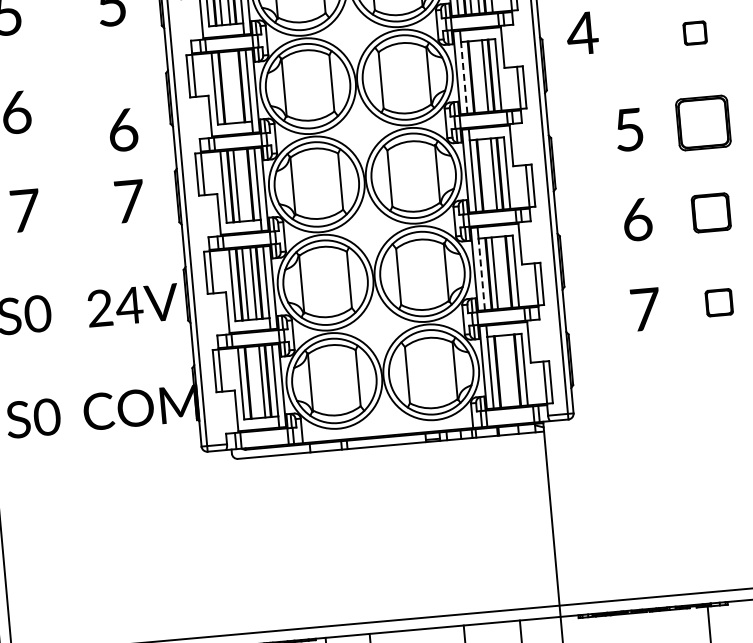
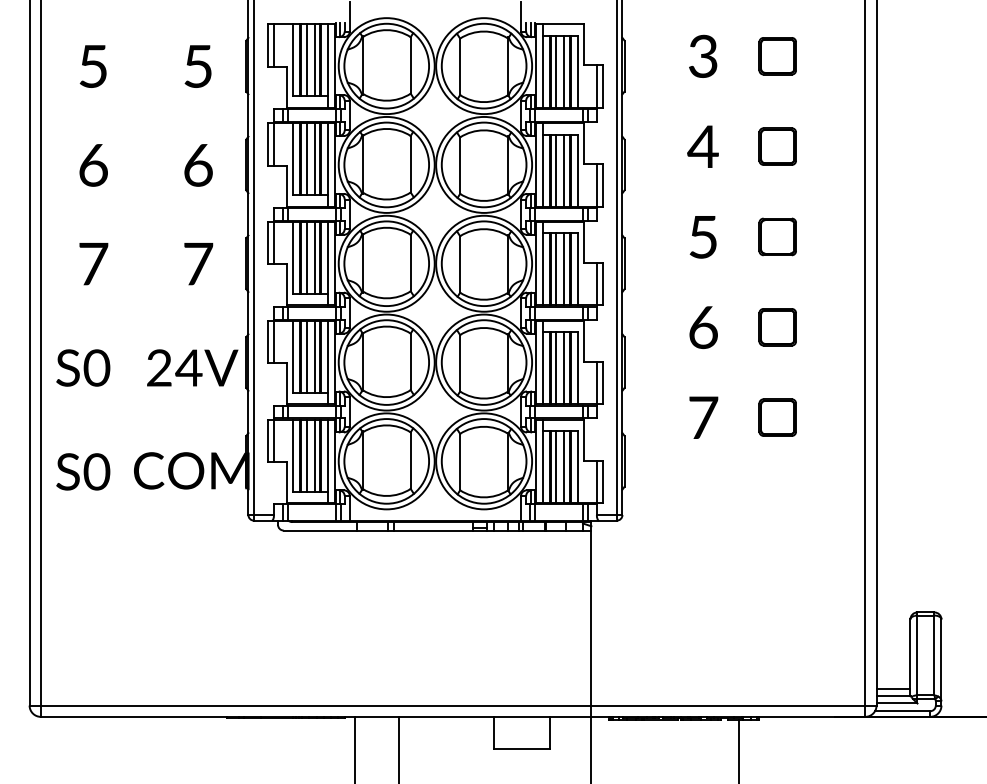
text: (581, 33) -> (702, 146), moved
part: (695, 33) -> (777, 146), size x1.67
line: (477, 76) -> (556, 170), added
line: (464, 77) -> (543, 170), dashed -> solid
line: (227, 87) -> (306, 159), added
line: (235, 87) -> (314, 159), added
part: (703, 122) -> (777, 236), size x0.71
text: (123, 130) -> (198, 165), moved
line: (486, 175) -> (556, 269), added
line: (244, 185) -> (314, 258), added
line: (502, 272) -> (564, 368), added
line: (482, 274) -> (543, 368), dashed -> solid
part: (719, 302) -> (777, 417), size x1.43
line: (503, 371) -> (556, 467), added
line: (511, 371) -> (564, 467), added
line: (254, 382) -> (306, 455), added

